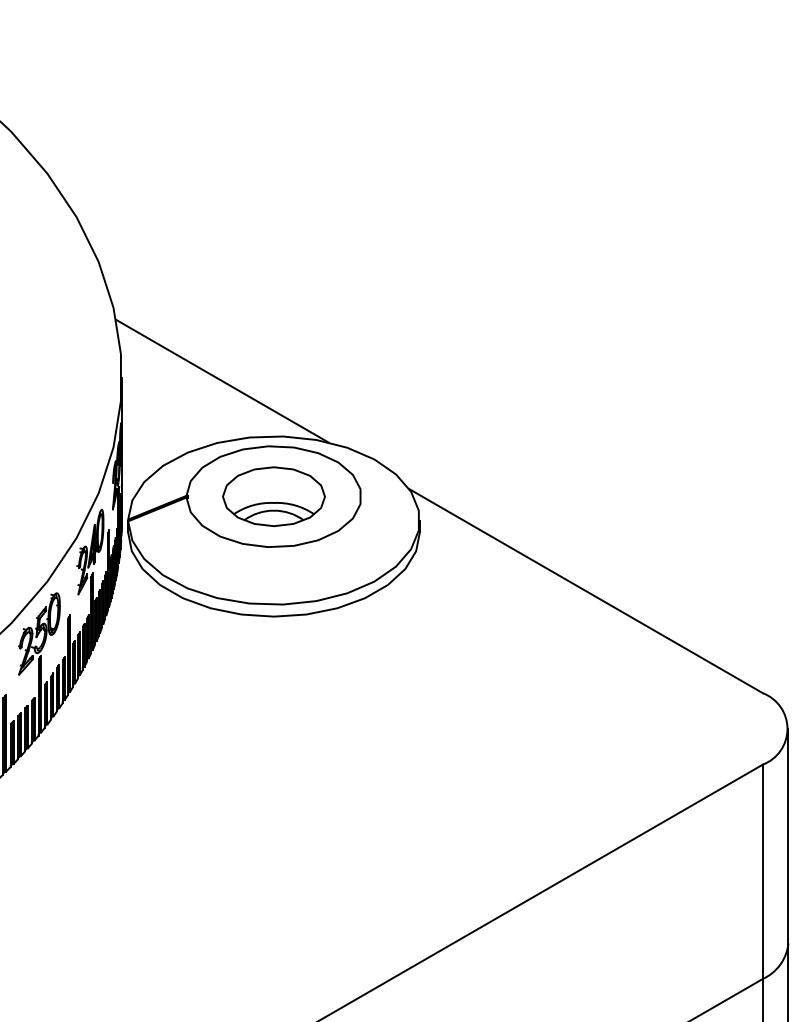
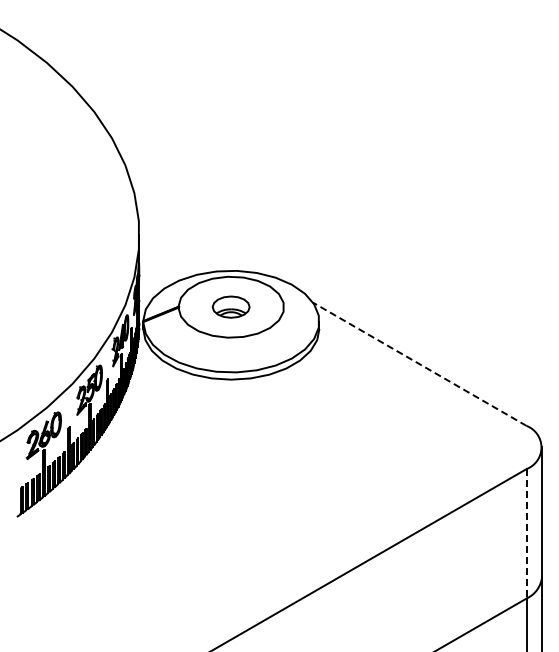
line: (222, 381) -> (200, 237), removed
part: (272, 495) -> (230, 306), size x0.6
line: (585, 591) -> (419, 364), solid -> dashed
line: (762, 871) -> (526, 533), solid -> dashed

